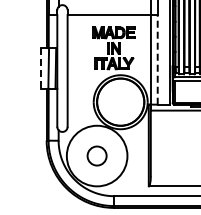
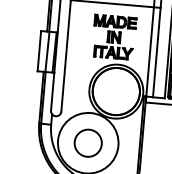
line: (157, 59) -> (156, 52), dashed -> solid
line: (40, 69) -> (39, 52), dashed -> solid
circle: (96, 155) -> (87, 142), size x1.43

